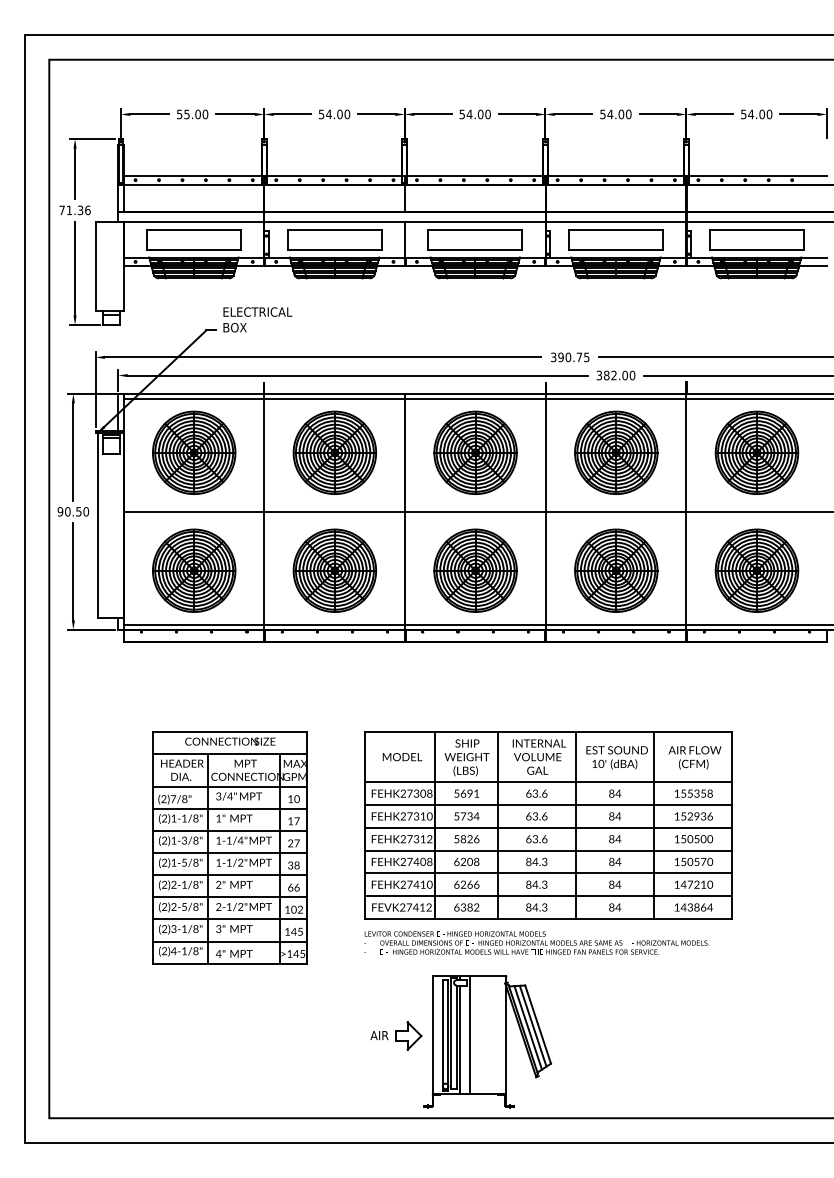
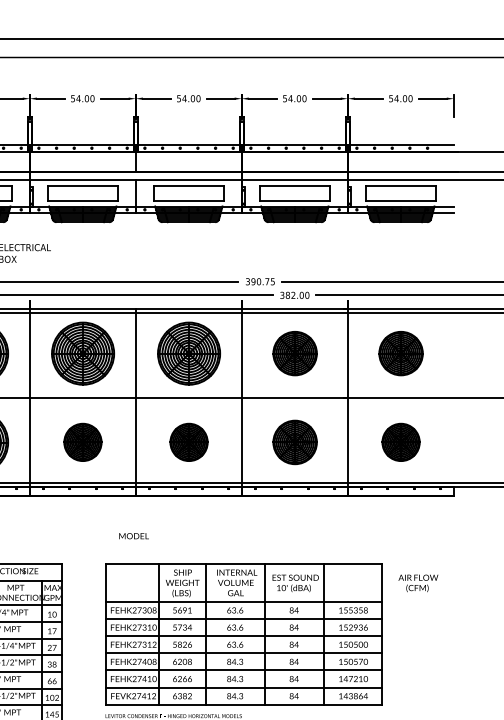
part: (616, 452) -> (295, 353), size x0.7
part: (756, 452) -> (400, 353), size x0.7
part: (334, 570) -> (82, 442), size x0.6
part: (475, 570) -> (189, 442), size x0.6
part: (616, 570) -> (295, 442), size x0.7
part: (756, 570) -> (400, 442), size x0.6
text: (402, 757) -> (134, 536), moved
text: (694, 757) -> (418, 583), moved

